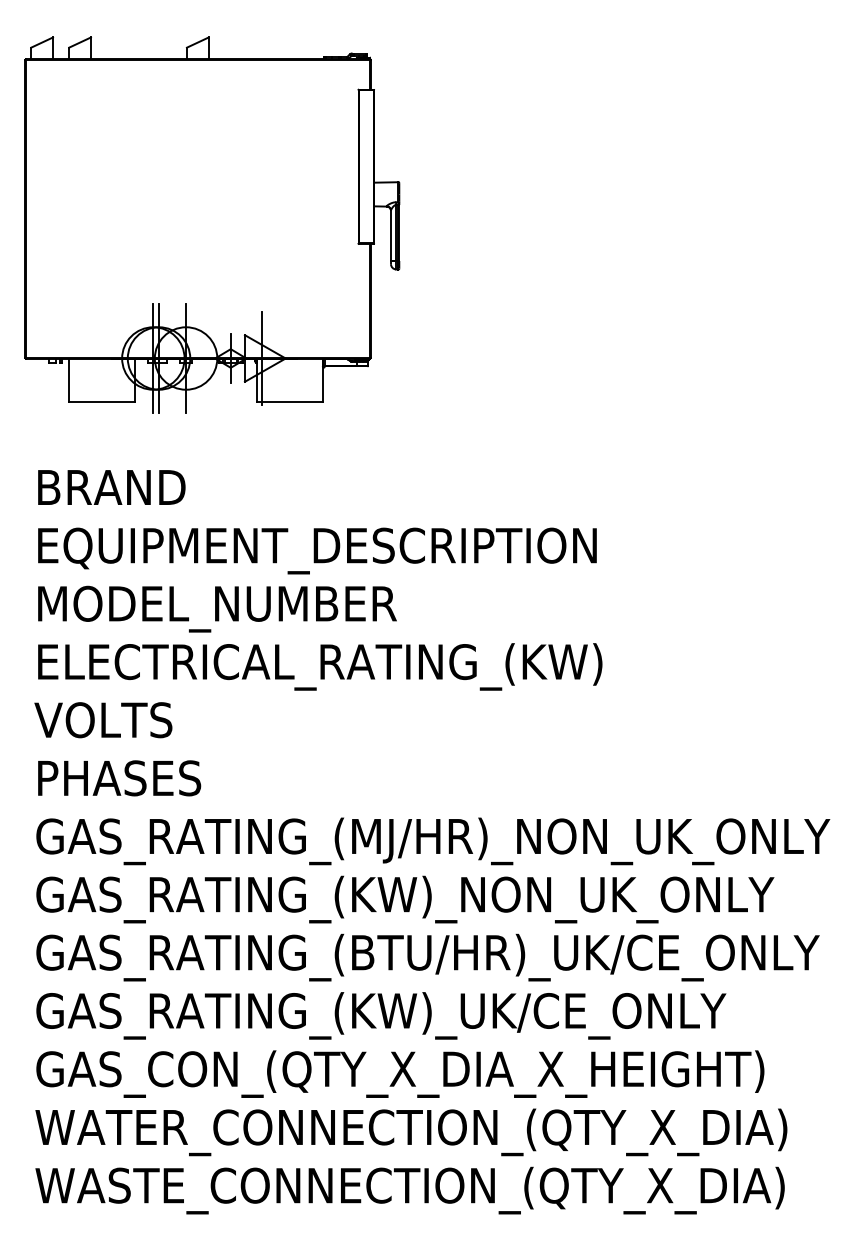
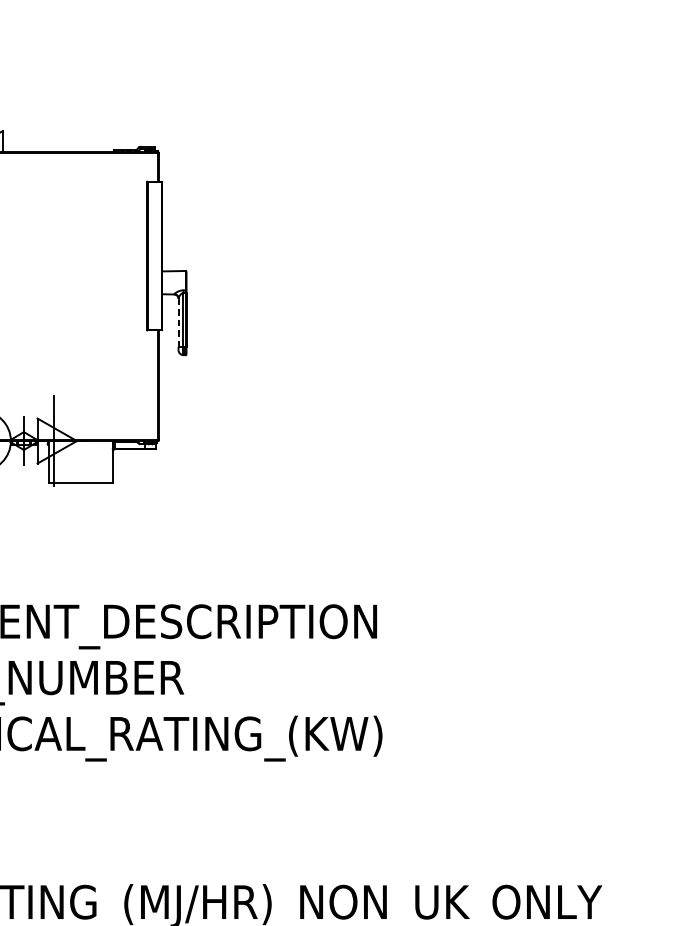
line: (391, 236) -> (178, 323), solid -> dashed

